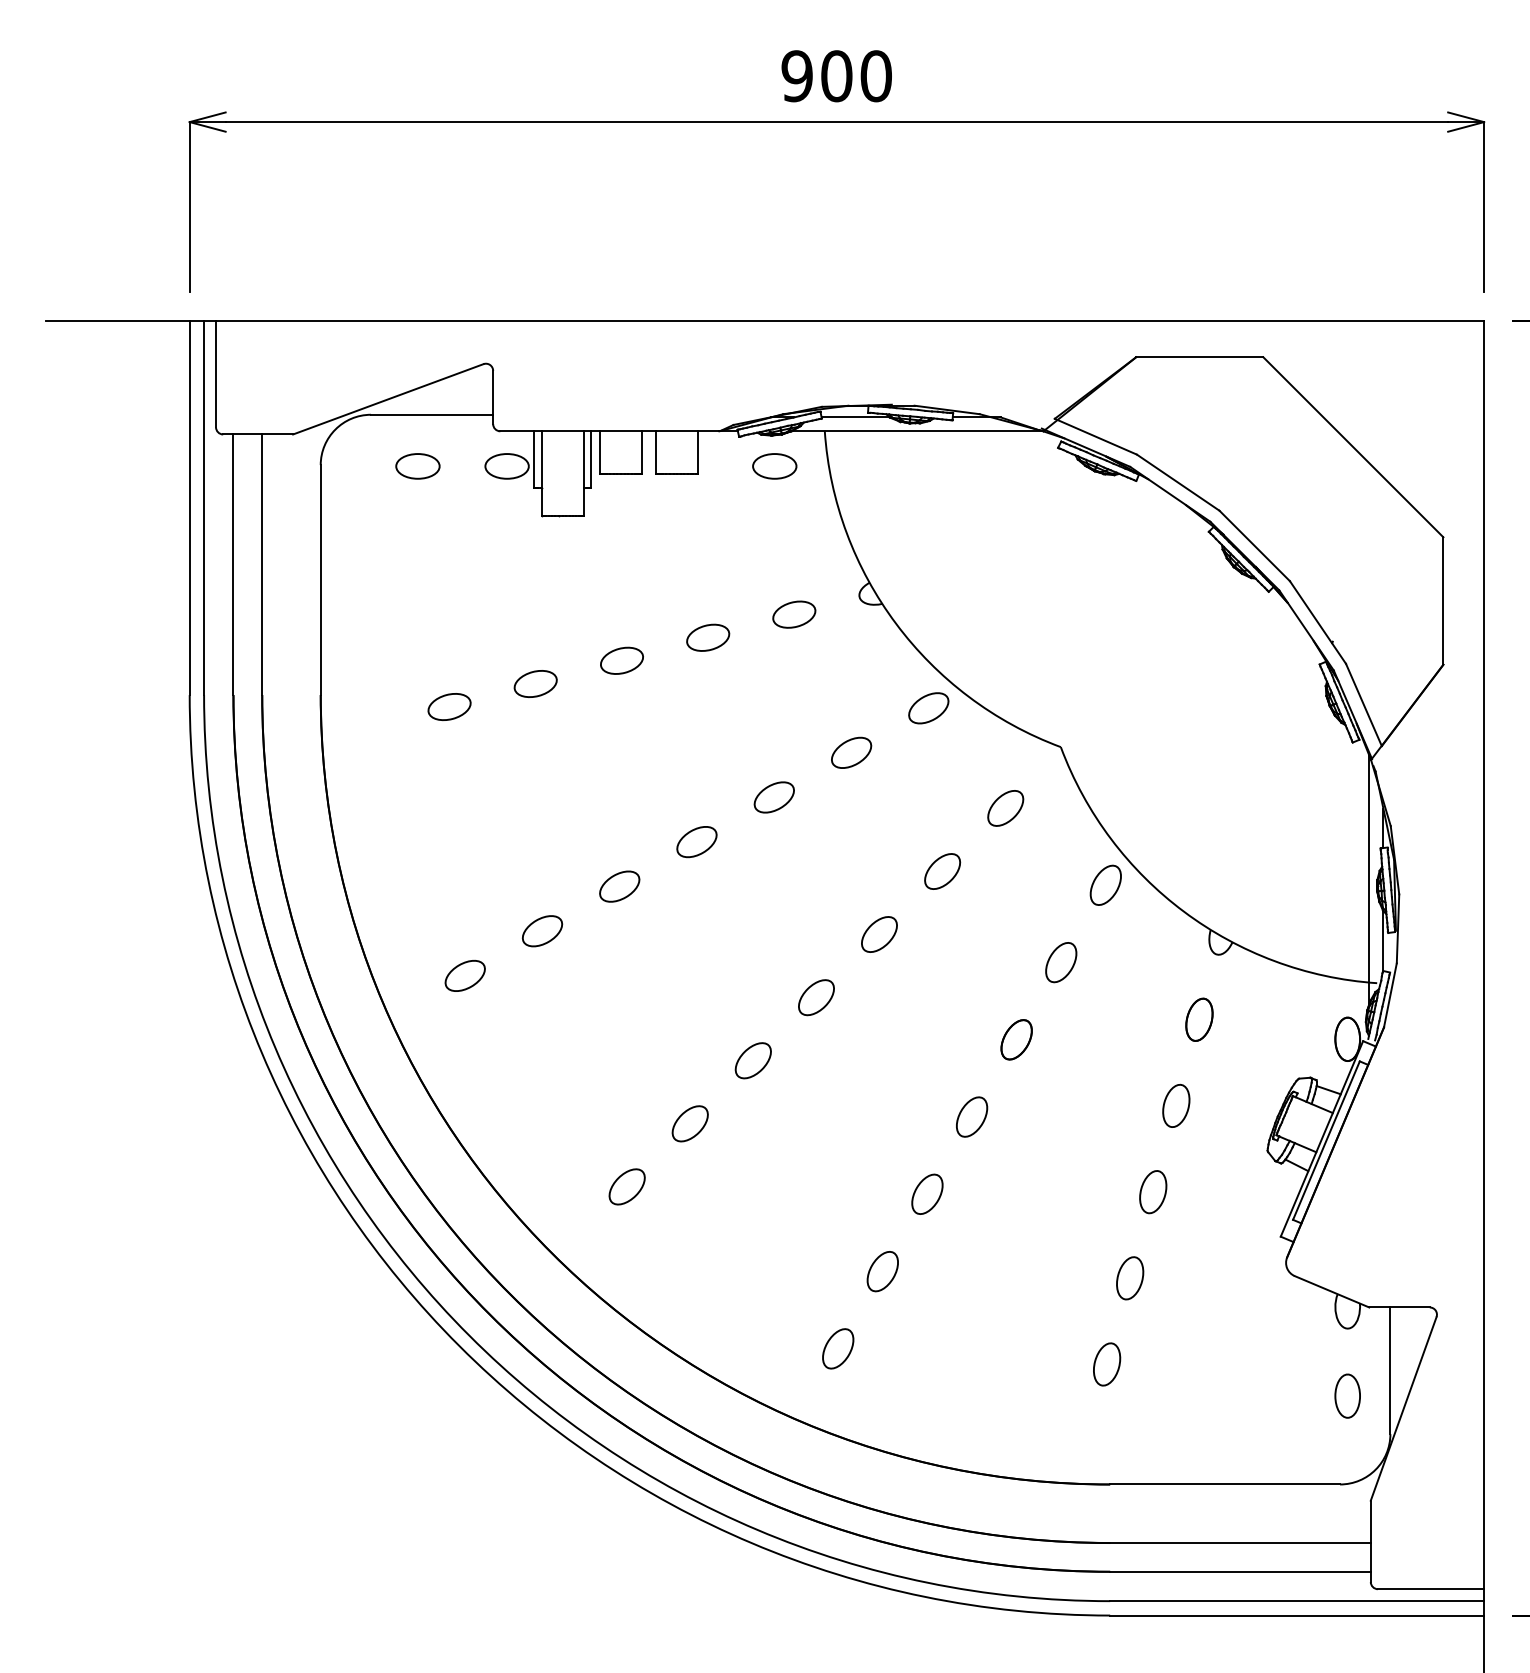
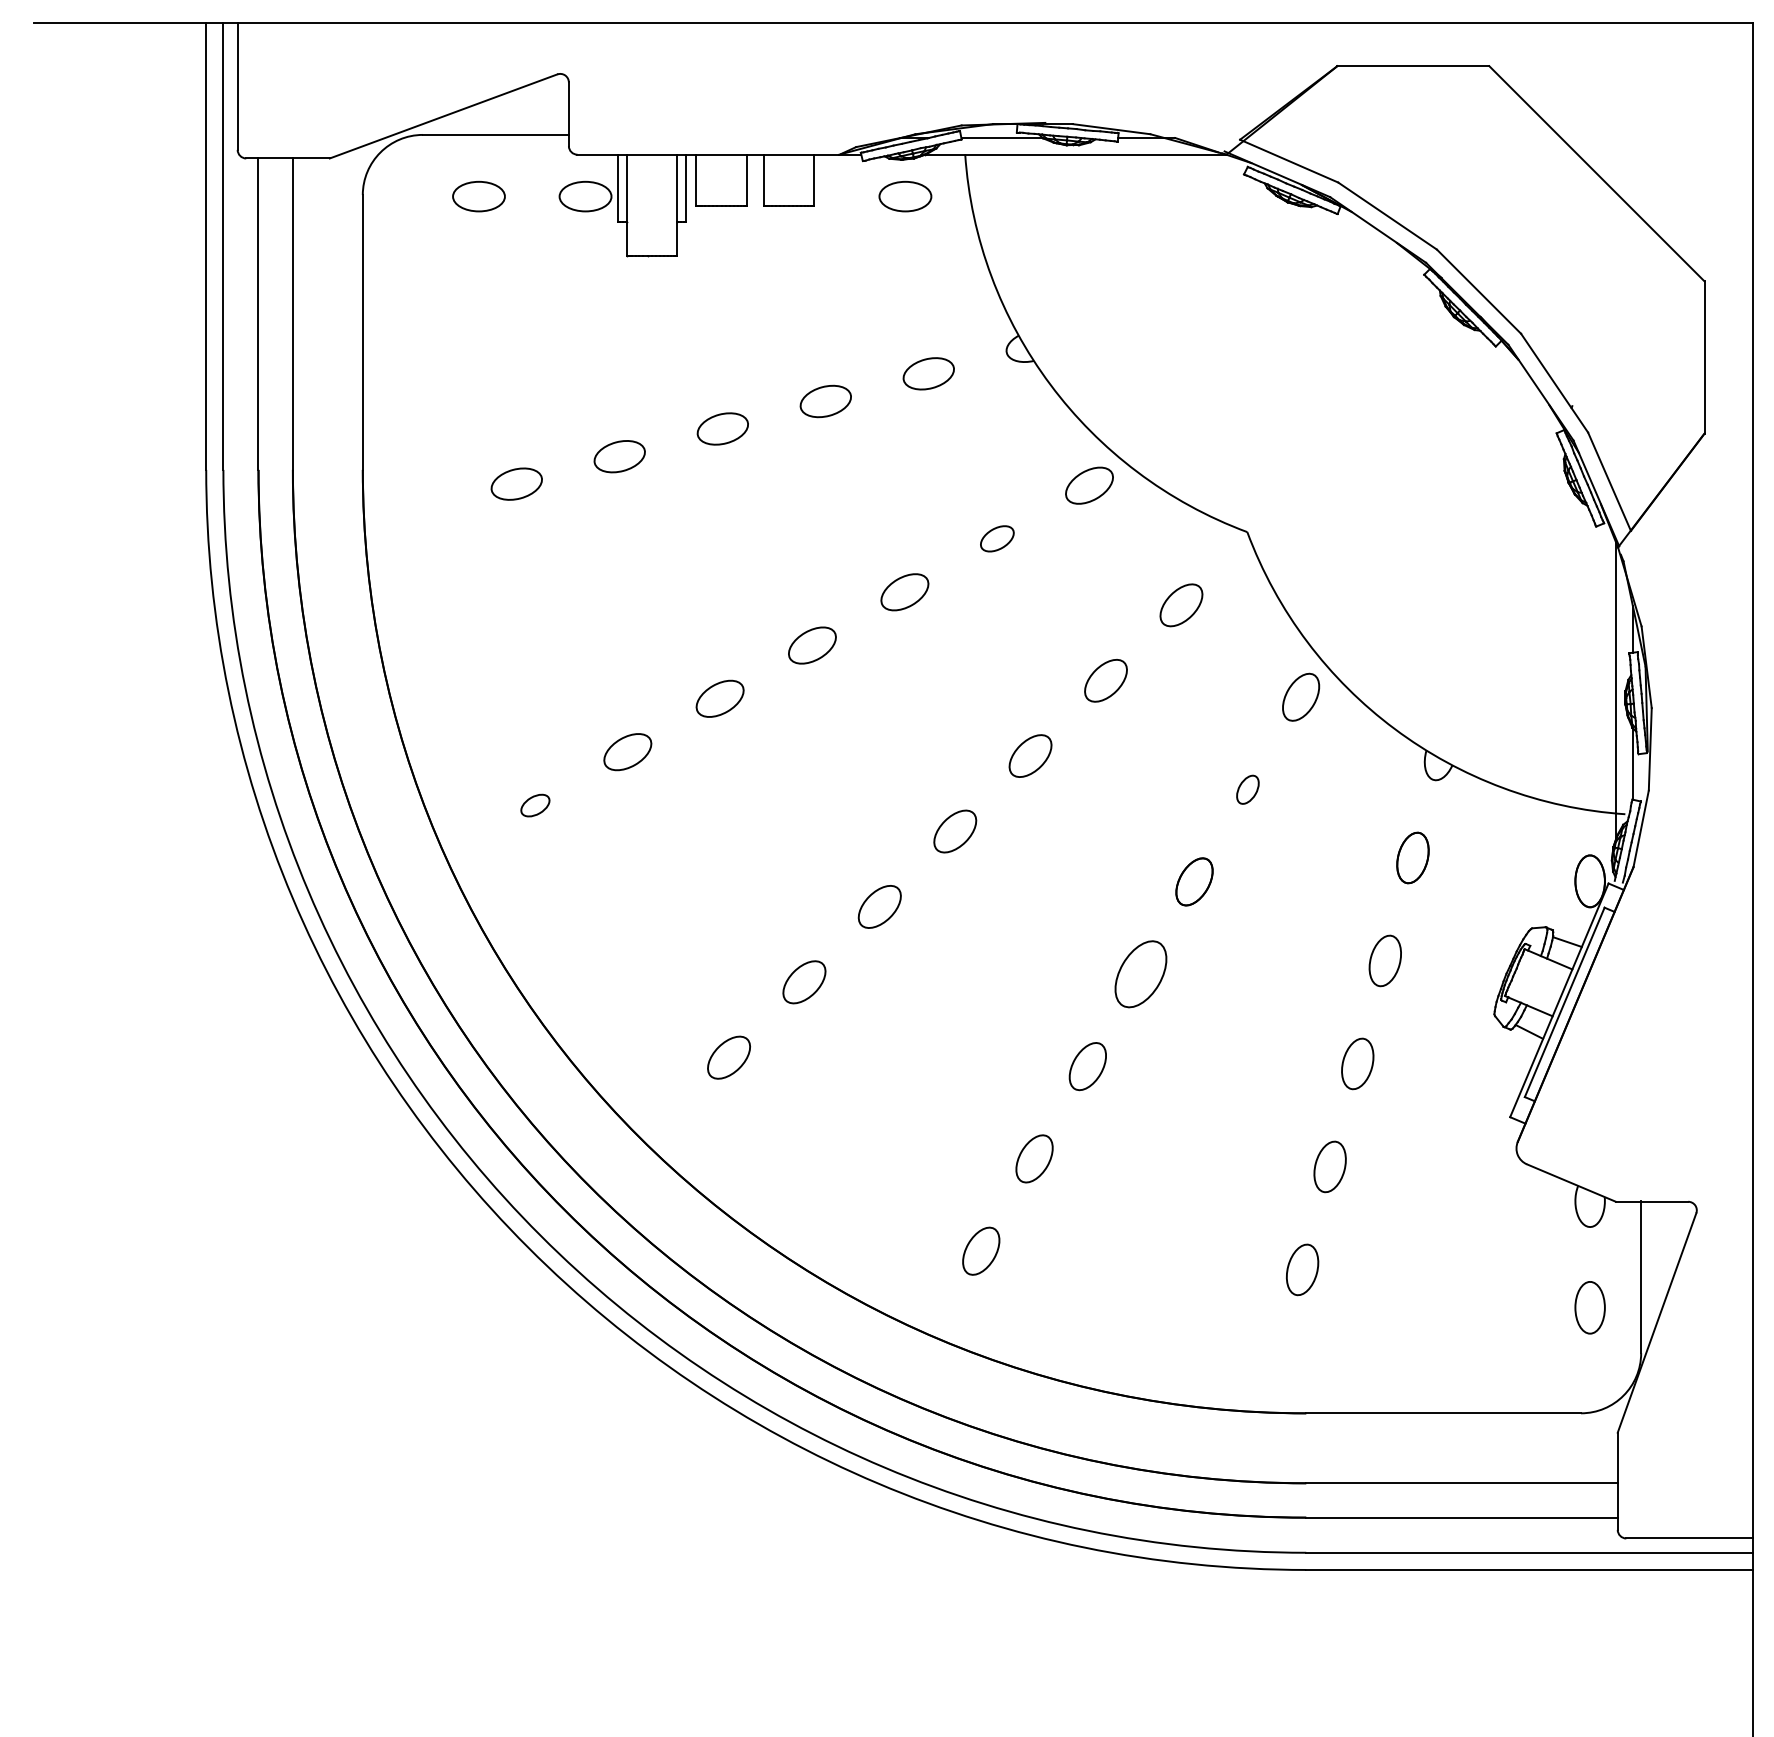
part: (851, 752) -> (997, 538), size x0.7
part: (1061, 962) -> (1248, 789), size x0.6
part: (464, 975) -> (534, 805), size x0.6
part: (972, 1116) -> (1141, 973), size x1.4

